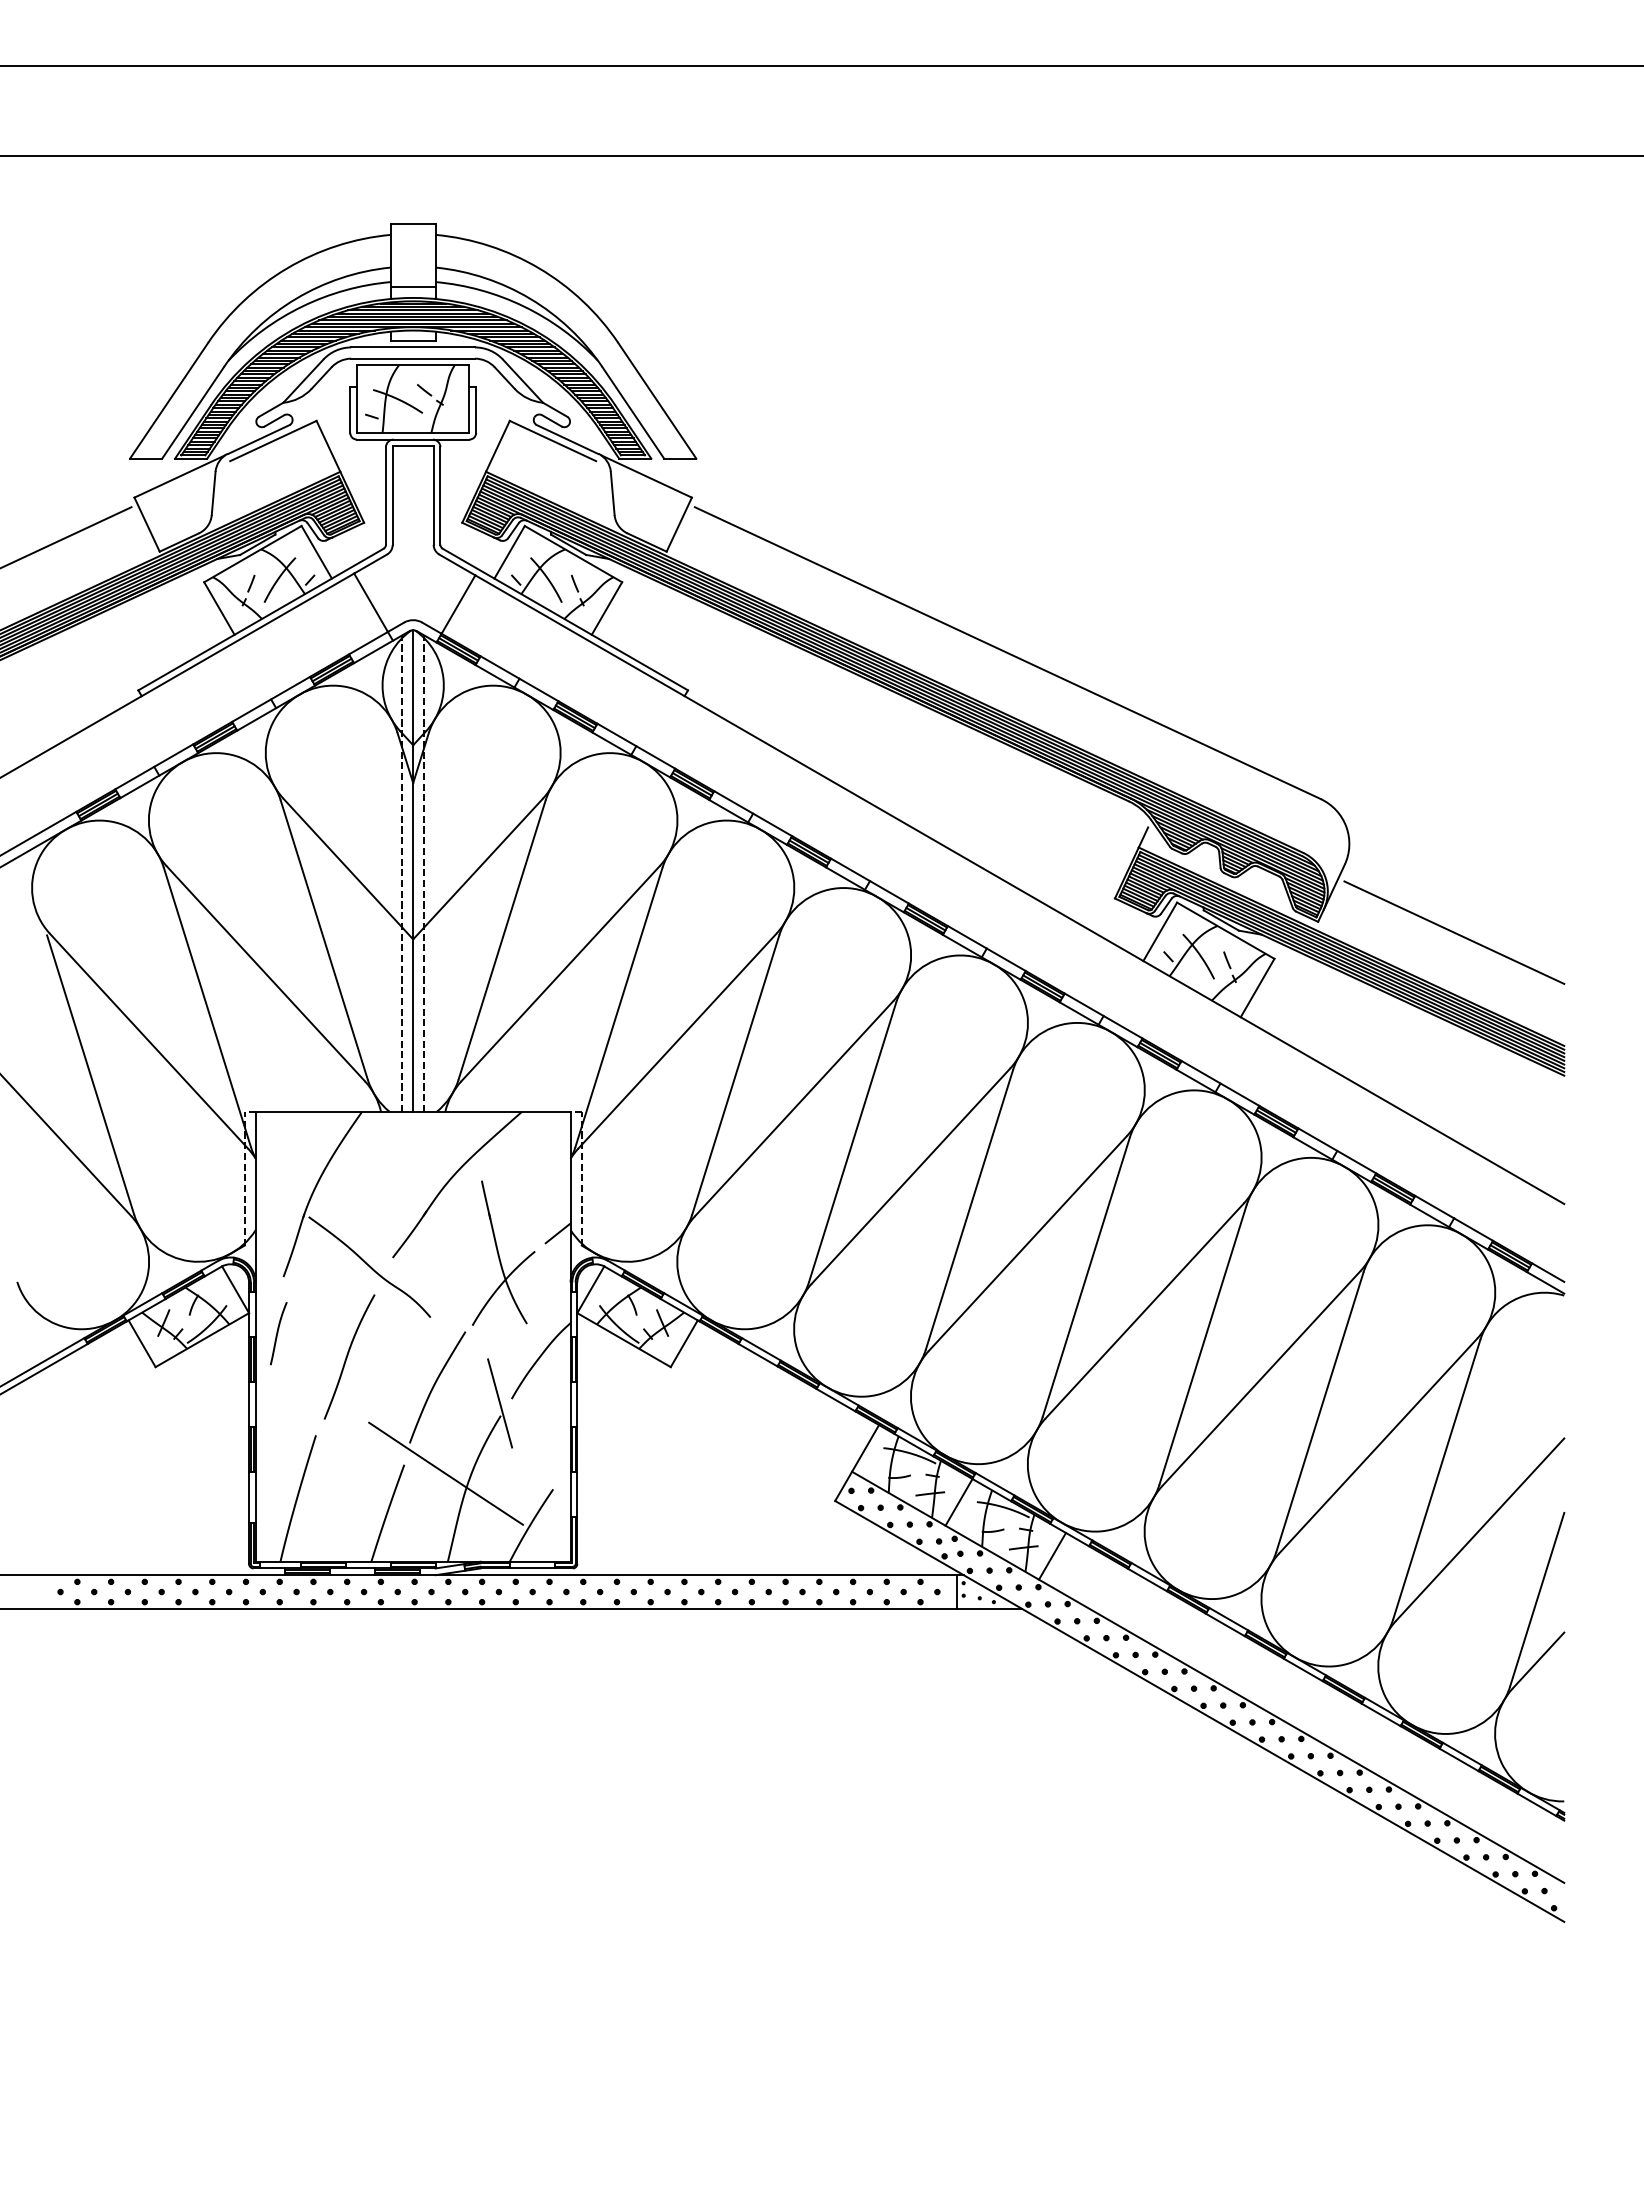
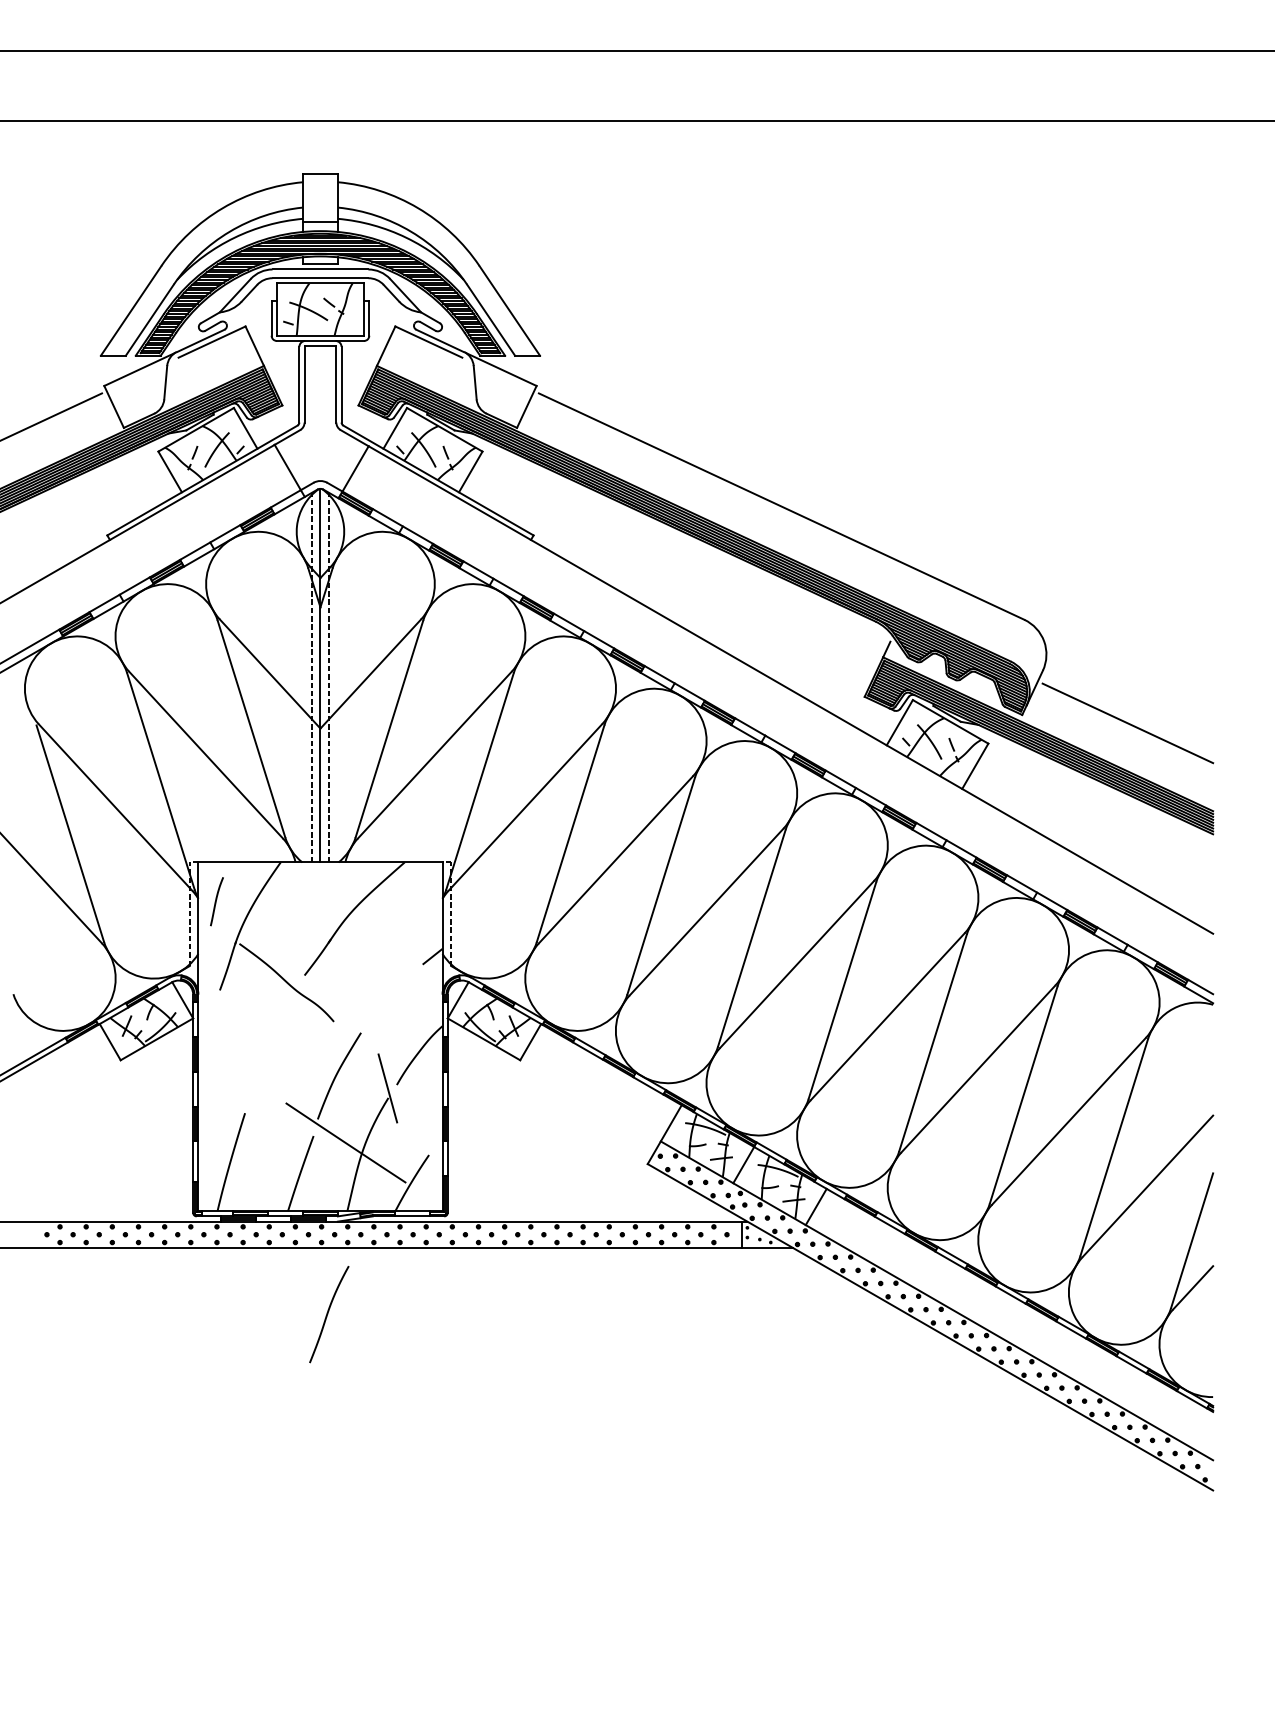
part: (503, 1252) -> (390, 971), removed
curve: (278, 1333) -> (216, 901), moved
curve: (348, 1355) -> (328, 1313), moved

